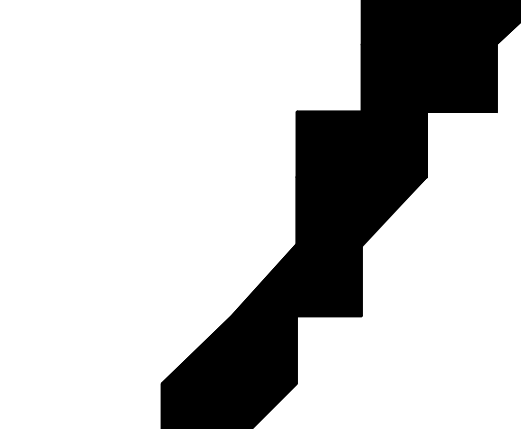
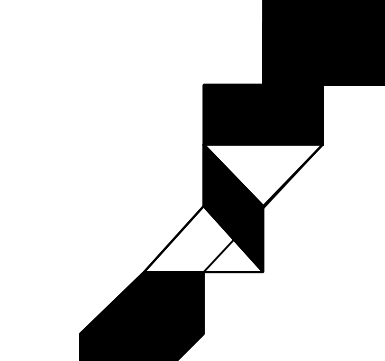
fill: (361, 210) -> (262, 175), removed
fill: (296, 280) -> (203, 239), removed

